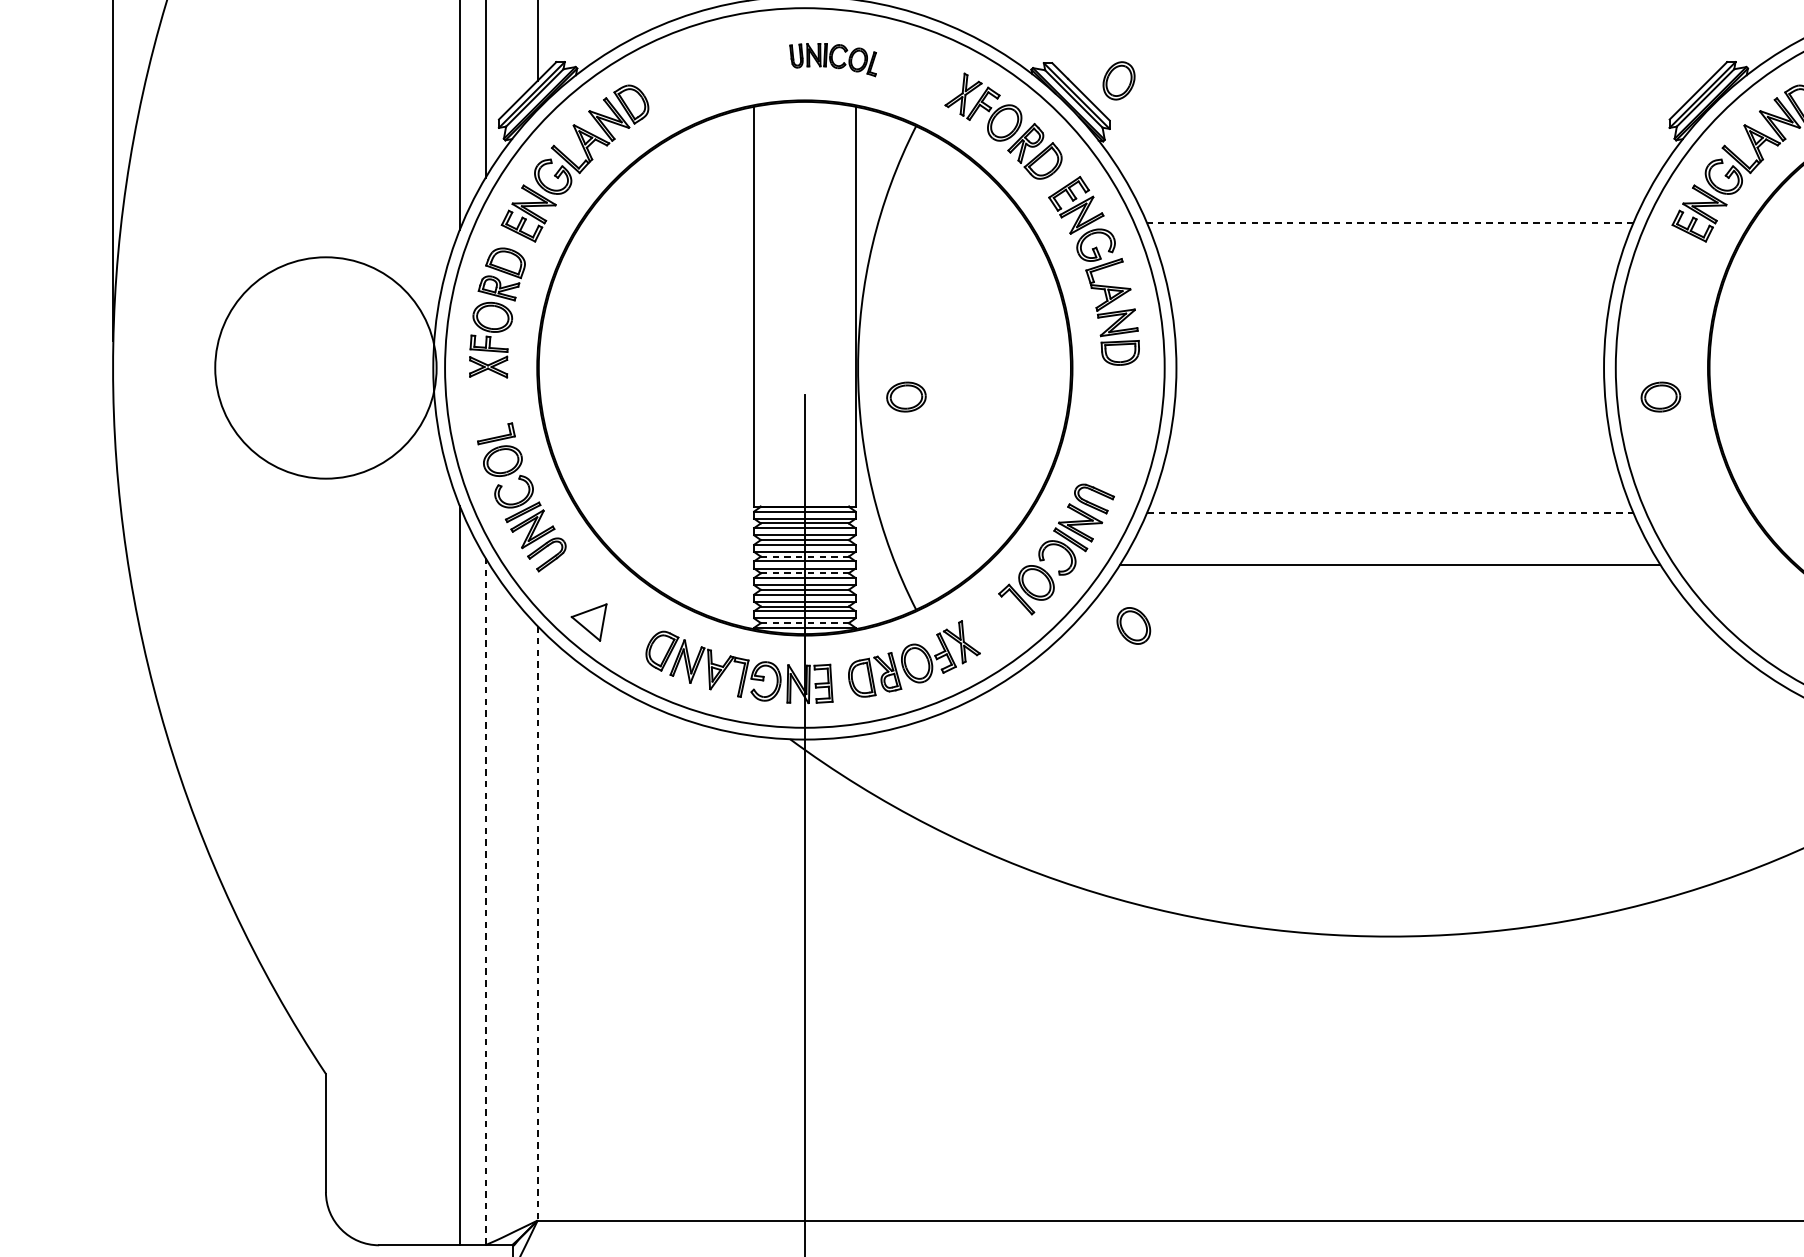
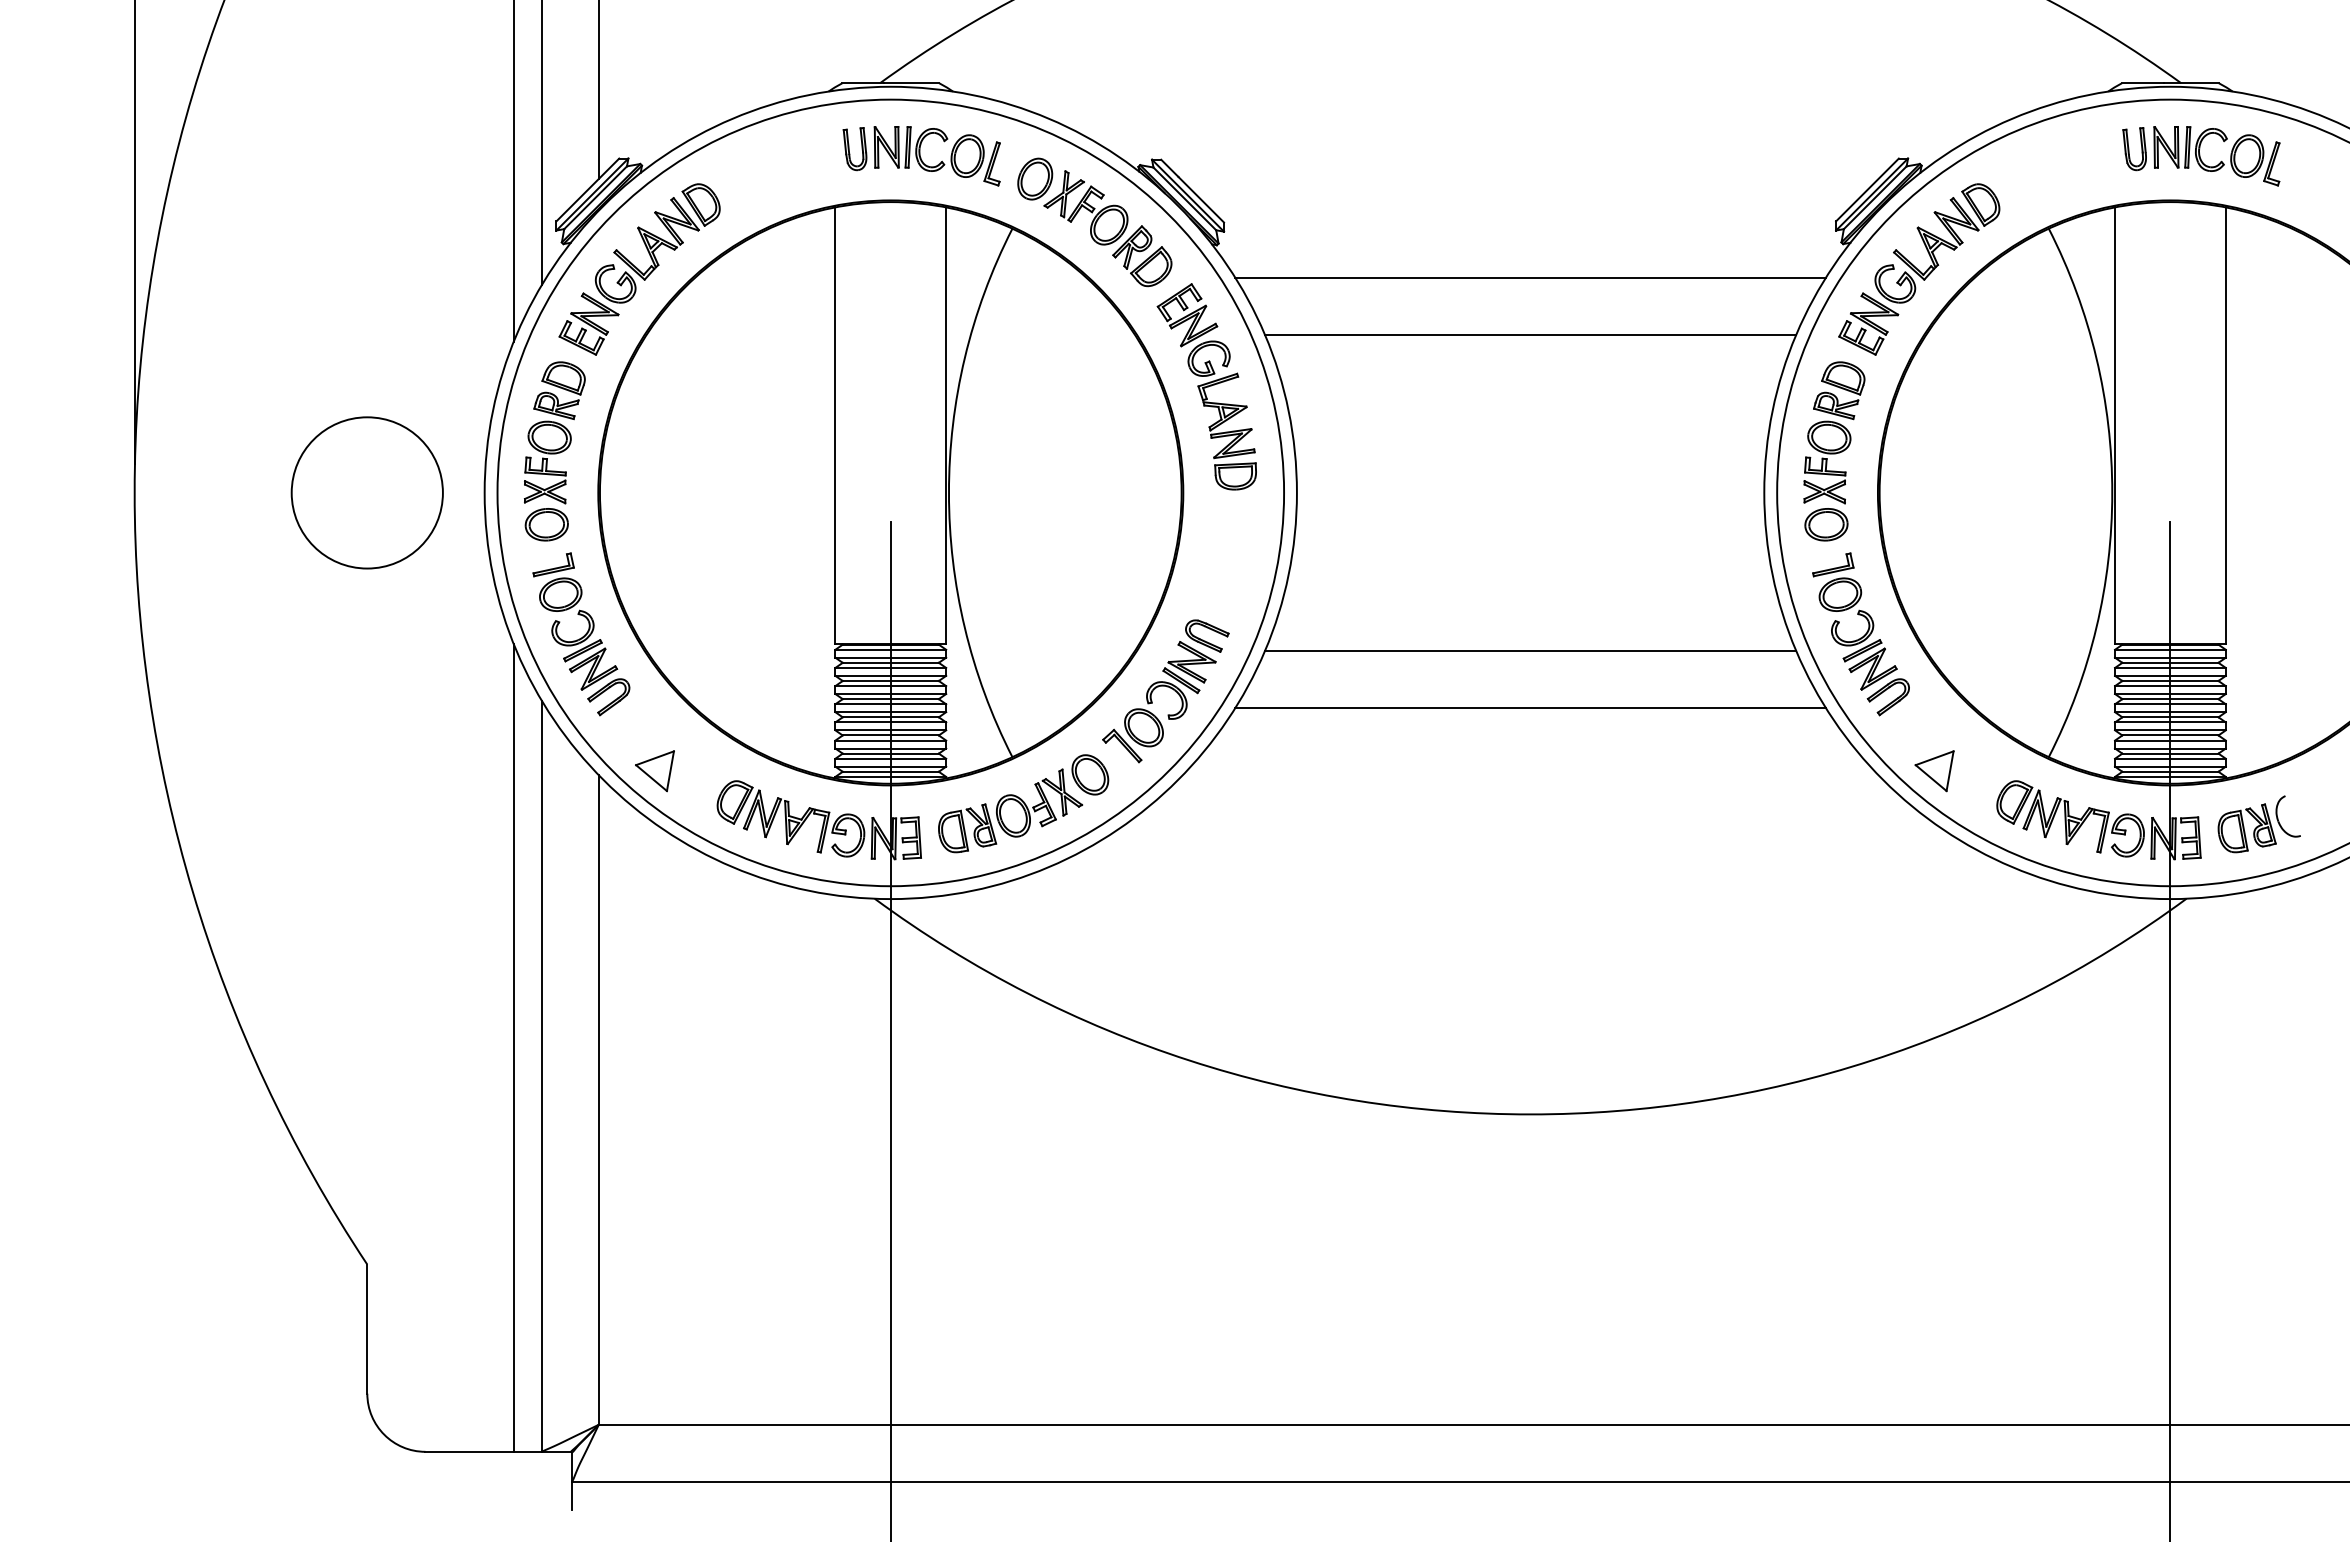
part: (832, 60) -> (921, 156), size x1.67
part: (1119, 80) -> (1035, 178), moved
line: (1390, 170) -> (1530, 277), added
line: (1390, 223) -> (1530, 334), dashed -> solid
part: (1668, 312) -> (1834, 432), added
circle: (325, 367) -> (366, 492), size x0.62
part: (906, 396) -> (546, 524), moved
part: (1692, 497) -> (1860, 634), added
line: (1390, 513) -> (1530, 651), dashed -> solid
line: (805, 556) -> (891, 699), dashed -> solid
line: (805, 573) -> (891, 717), dashed -> solid
line: (805, 622) -> (891, 771), dashed -> solid
part: (1759, 622) -> (1934, 771), added
part: (1133, 625) -> (1090, 774), moved
line: (485, 901) -> (541, 1076), dashed -> solid
line: (537, 922) -> (598, 1099), dashed -> solid

